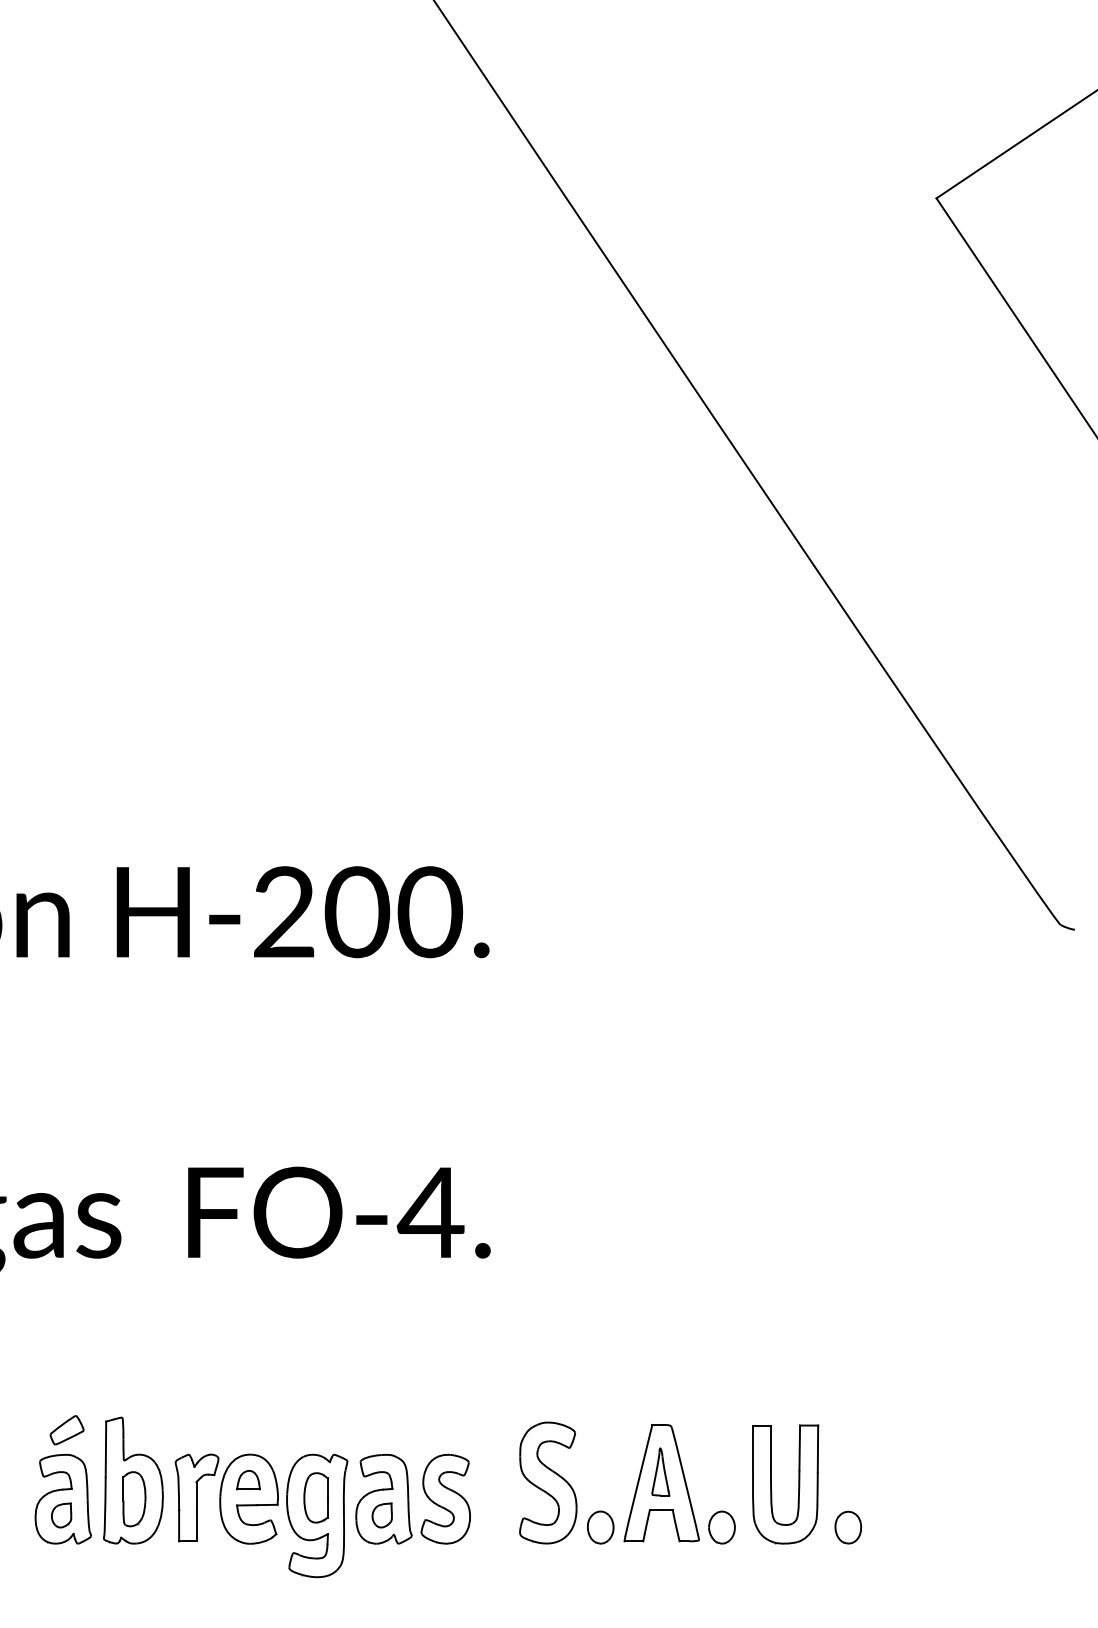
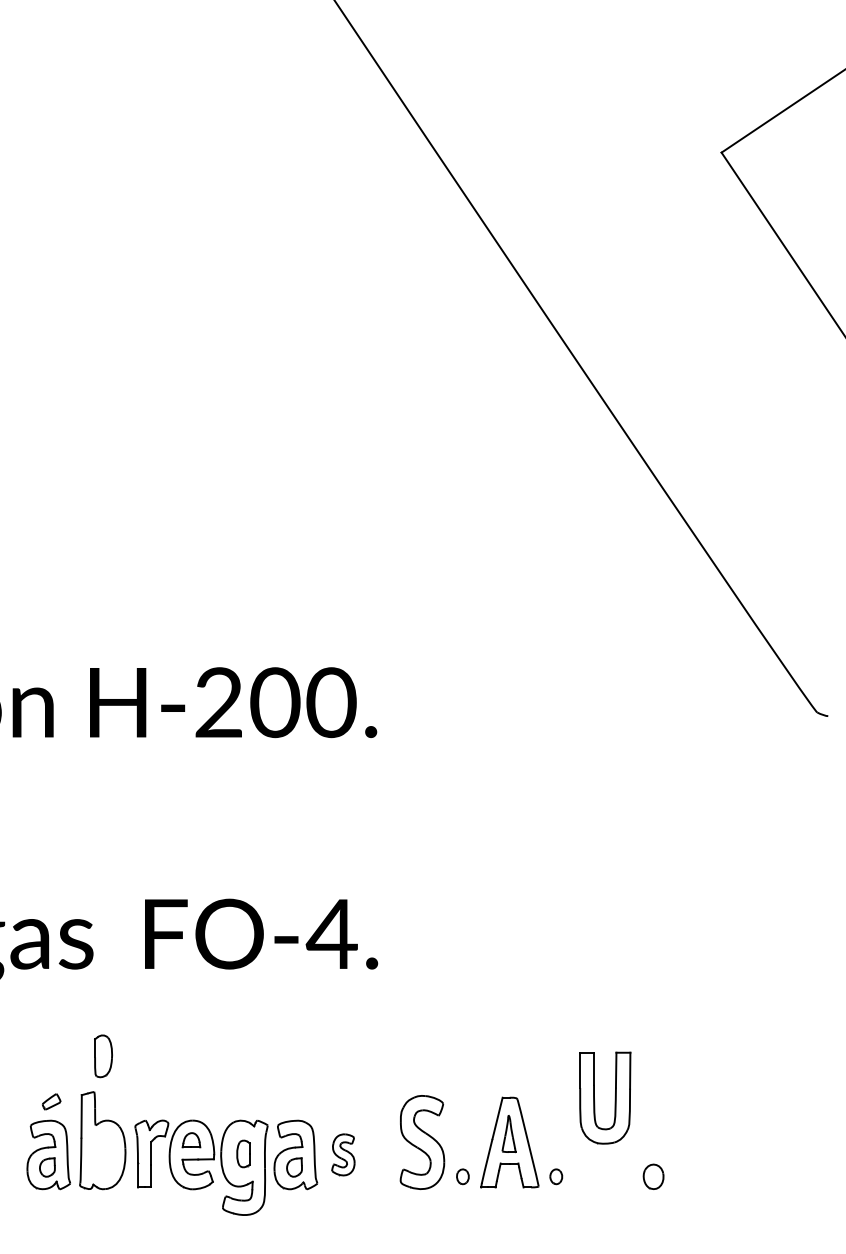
part: (66, 1430) -> (51, 1102), size x0.7
part: (798, 1484) -> (615, 1098), moved
part: (315, 1497) -> (243, 1153), size x0.7
part: (445, 1498) -> (343, 1154), size x0.6
part: (134, 1499) -> (103, 1056), moved
part: (600, 1527) -> (462, 1176), size x0.6
part: (721, 1527) -> (555, 1176), size x0.6

